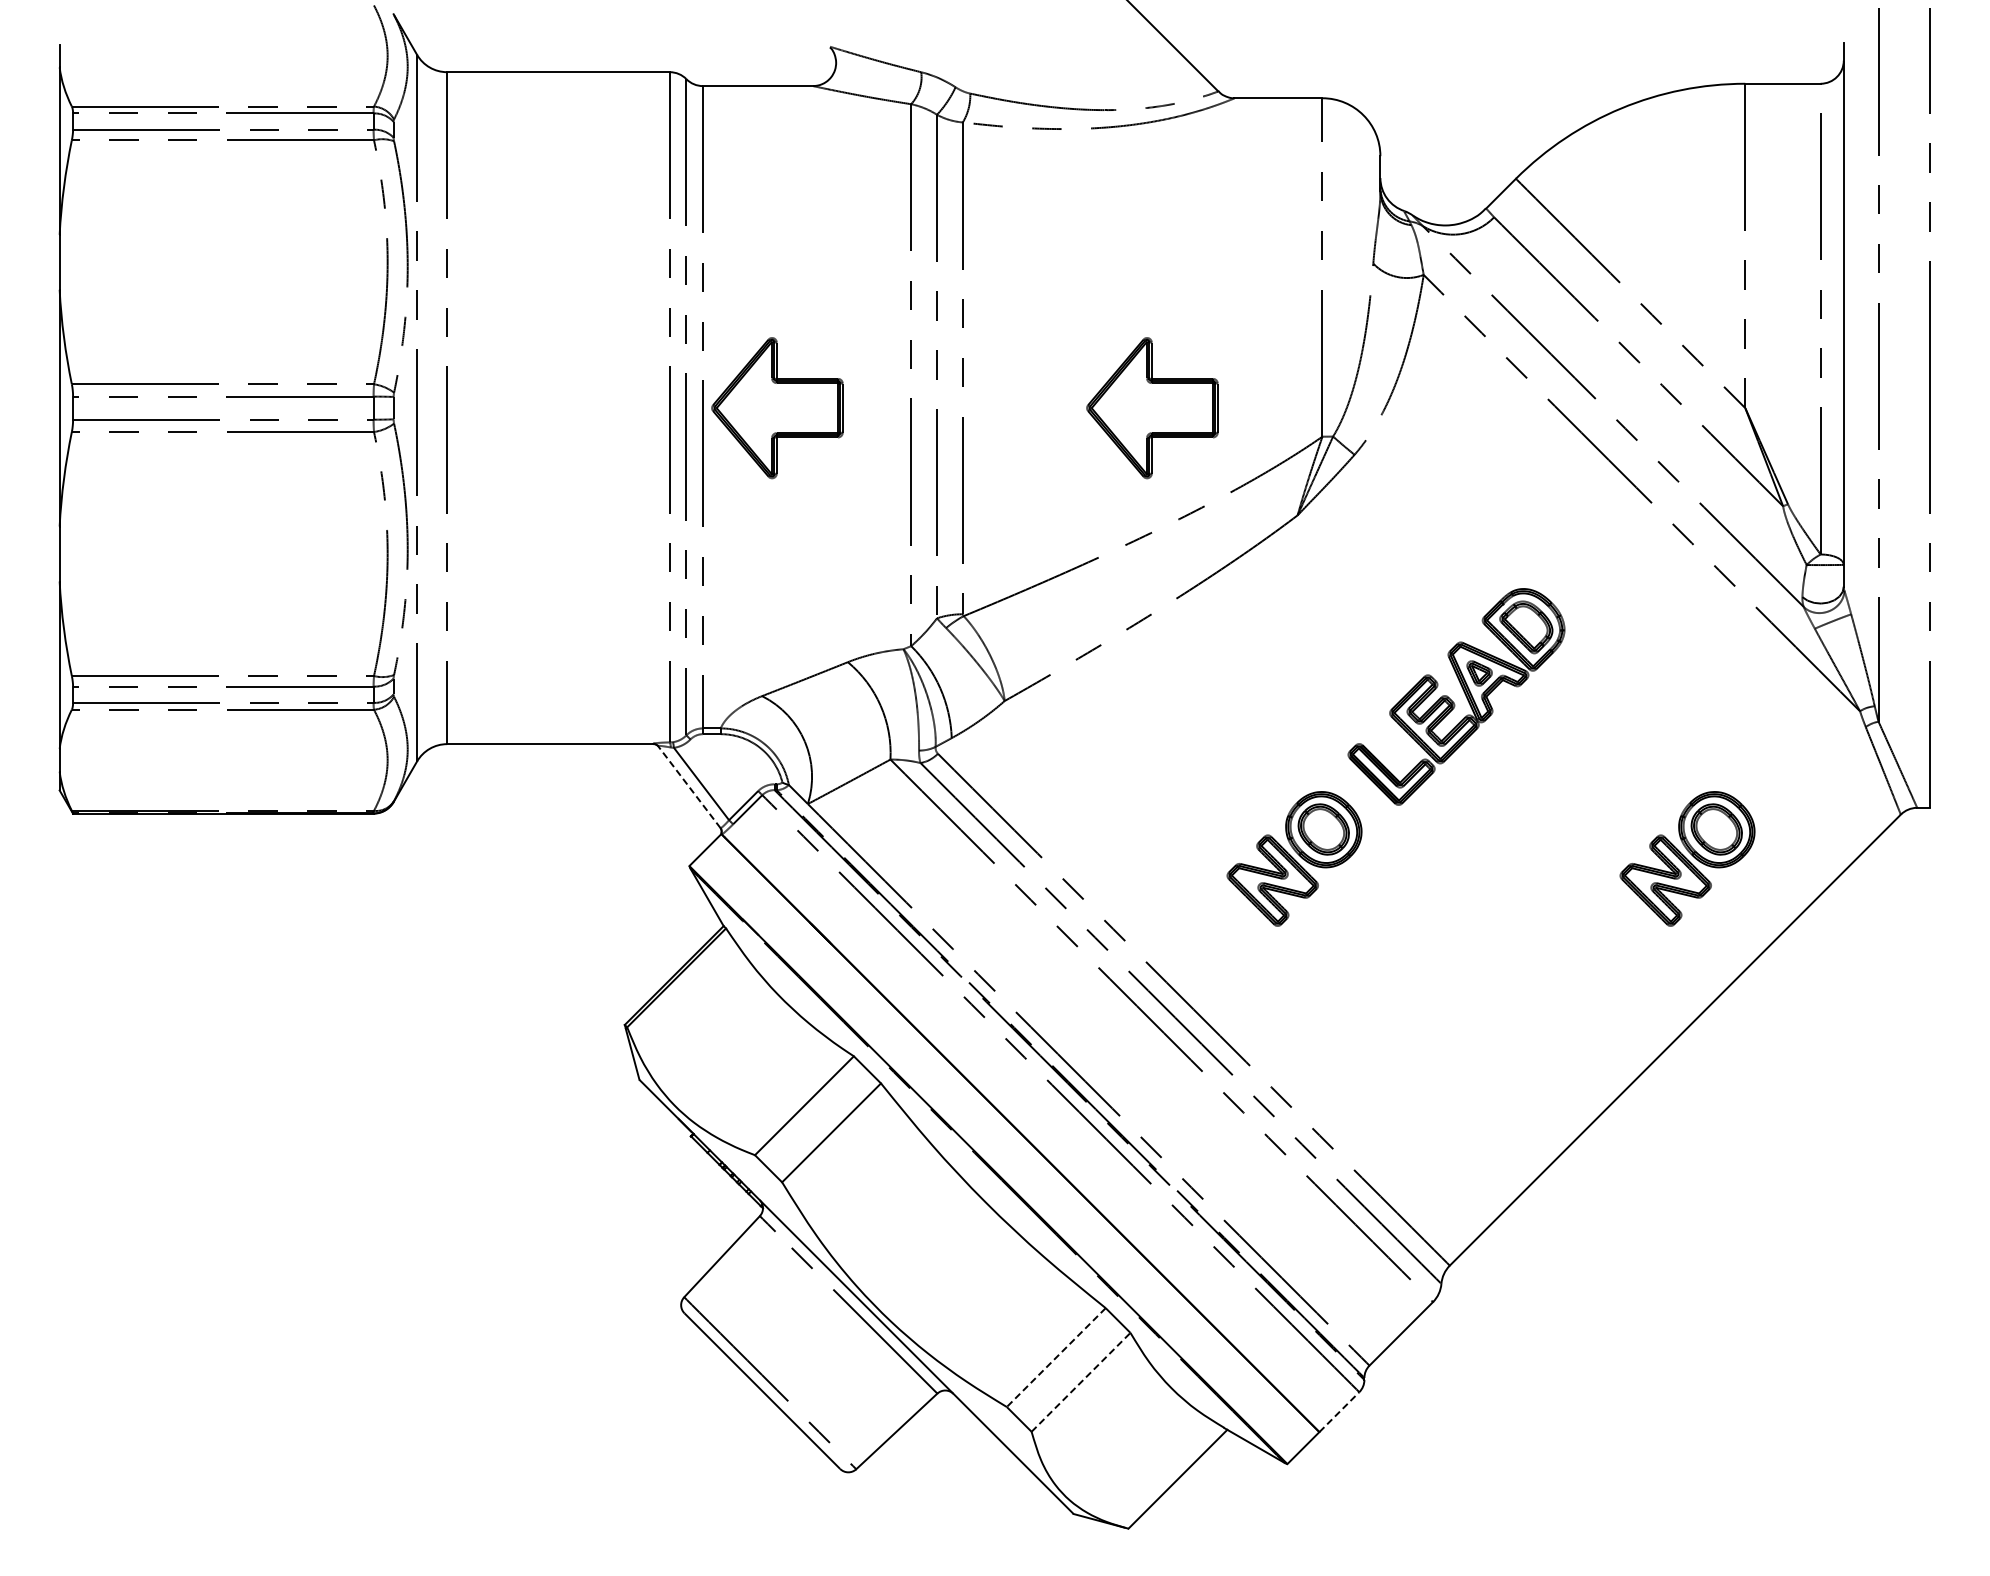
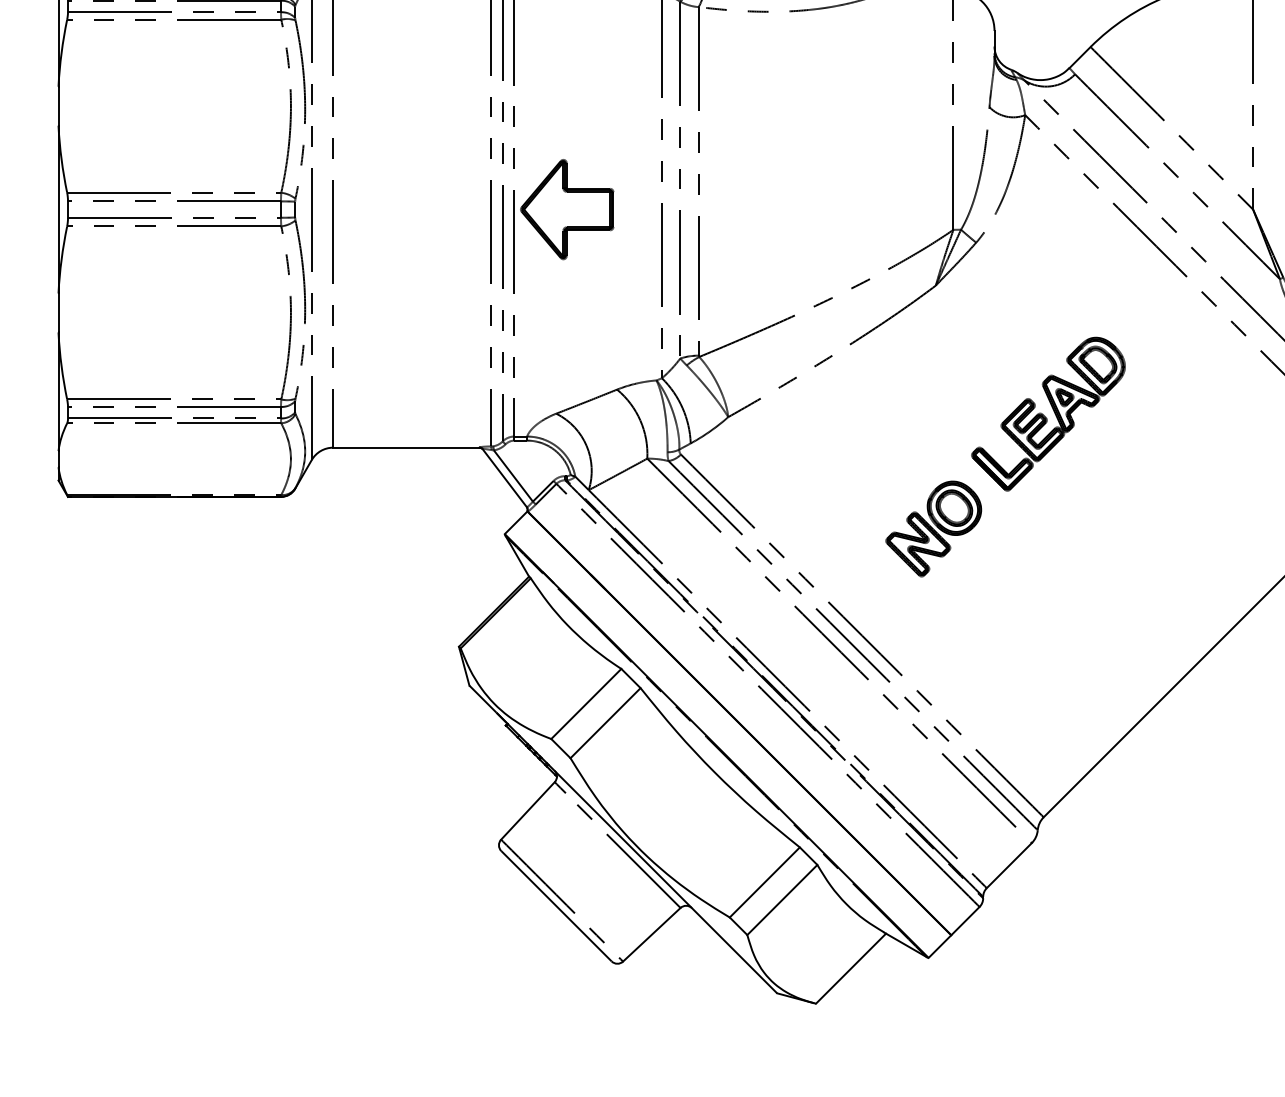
part: (1152, 408) -> (833, 209), removed
line: (689, 787) -> (504, 478), dashed -> solid
part: (1687, 858) -> (1212, 528), removed
line: (1056, 1357) -> (764, 882), dashed -> solid
line: (1081, 1382) -> (782, 900), dashed -> solid
line: (1339, 1411) -> (965, 920), dashed -> solid

